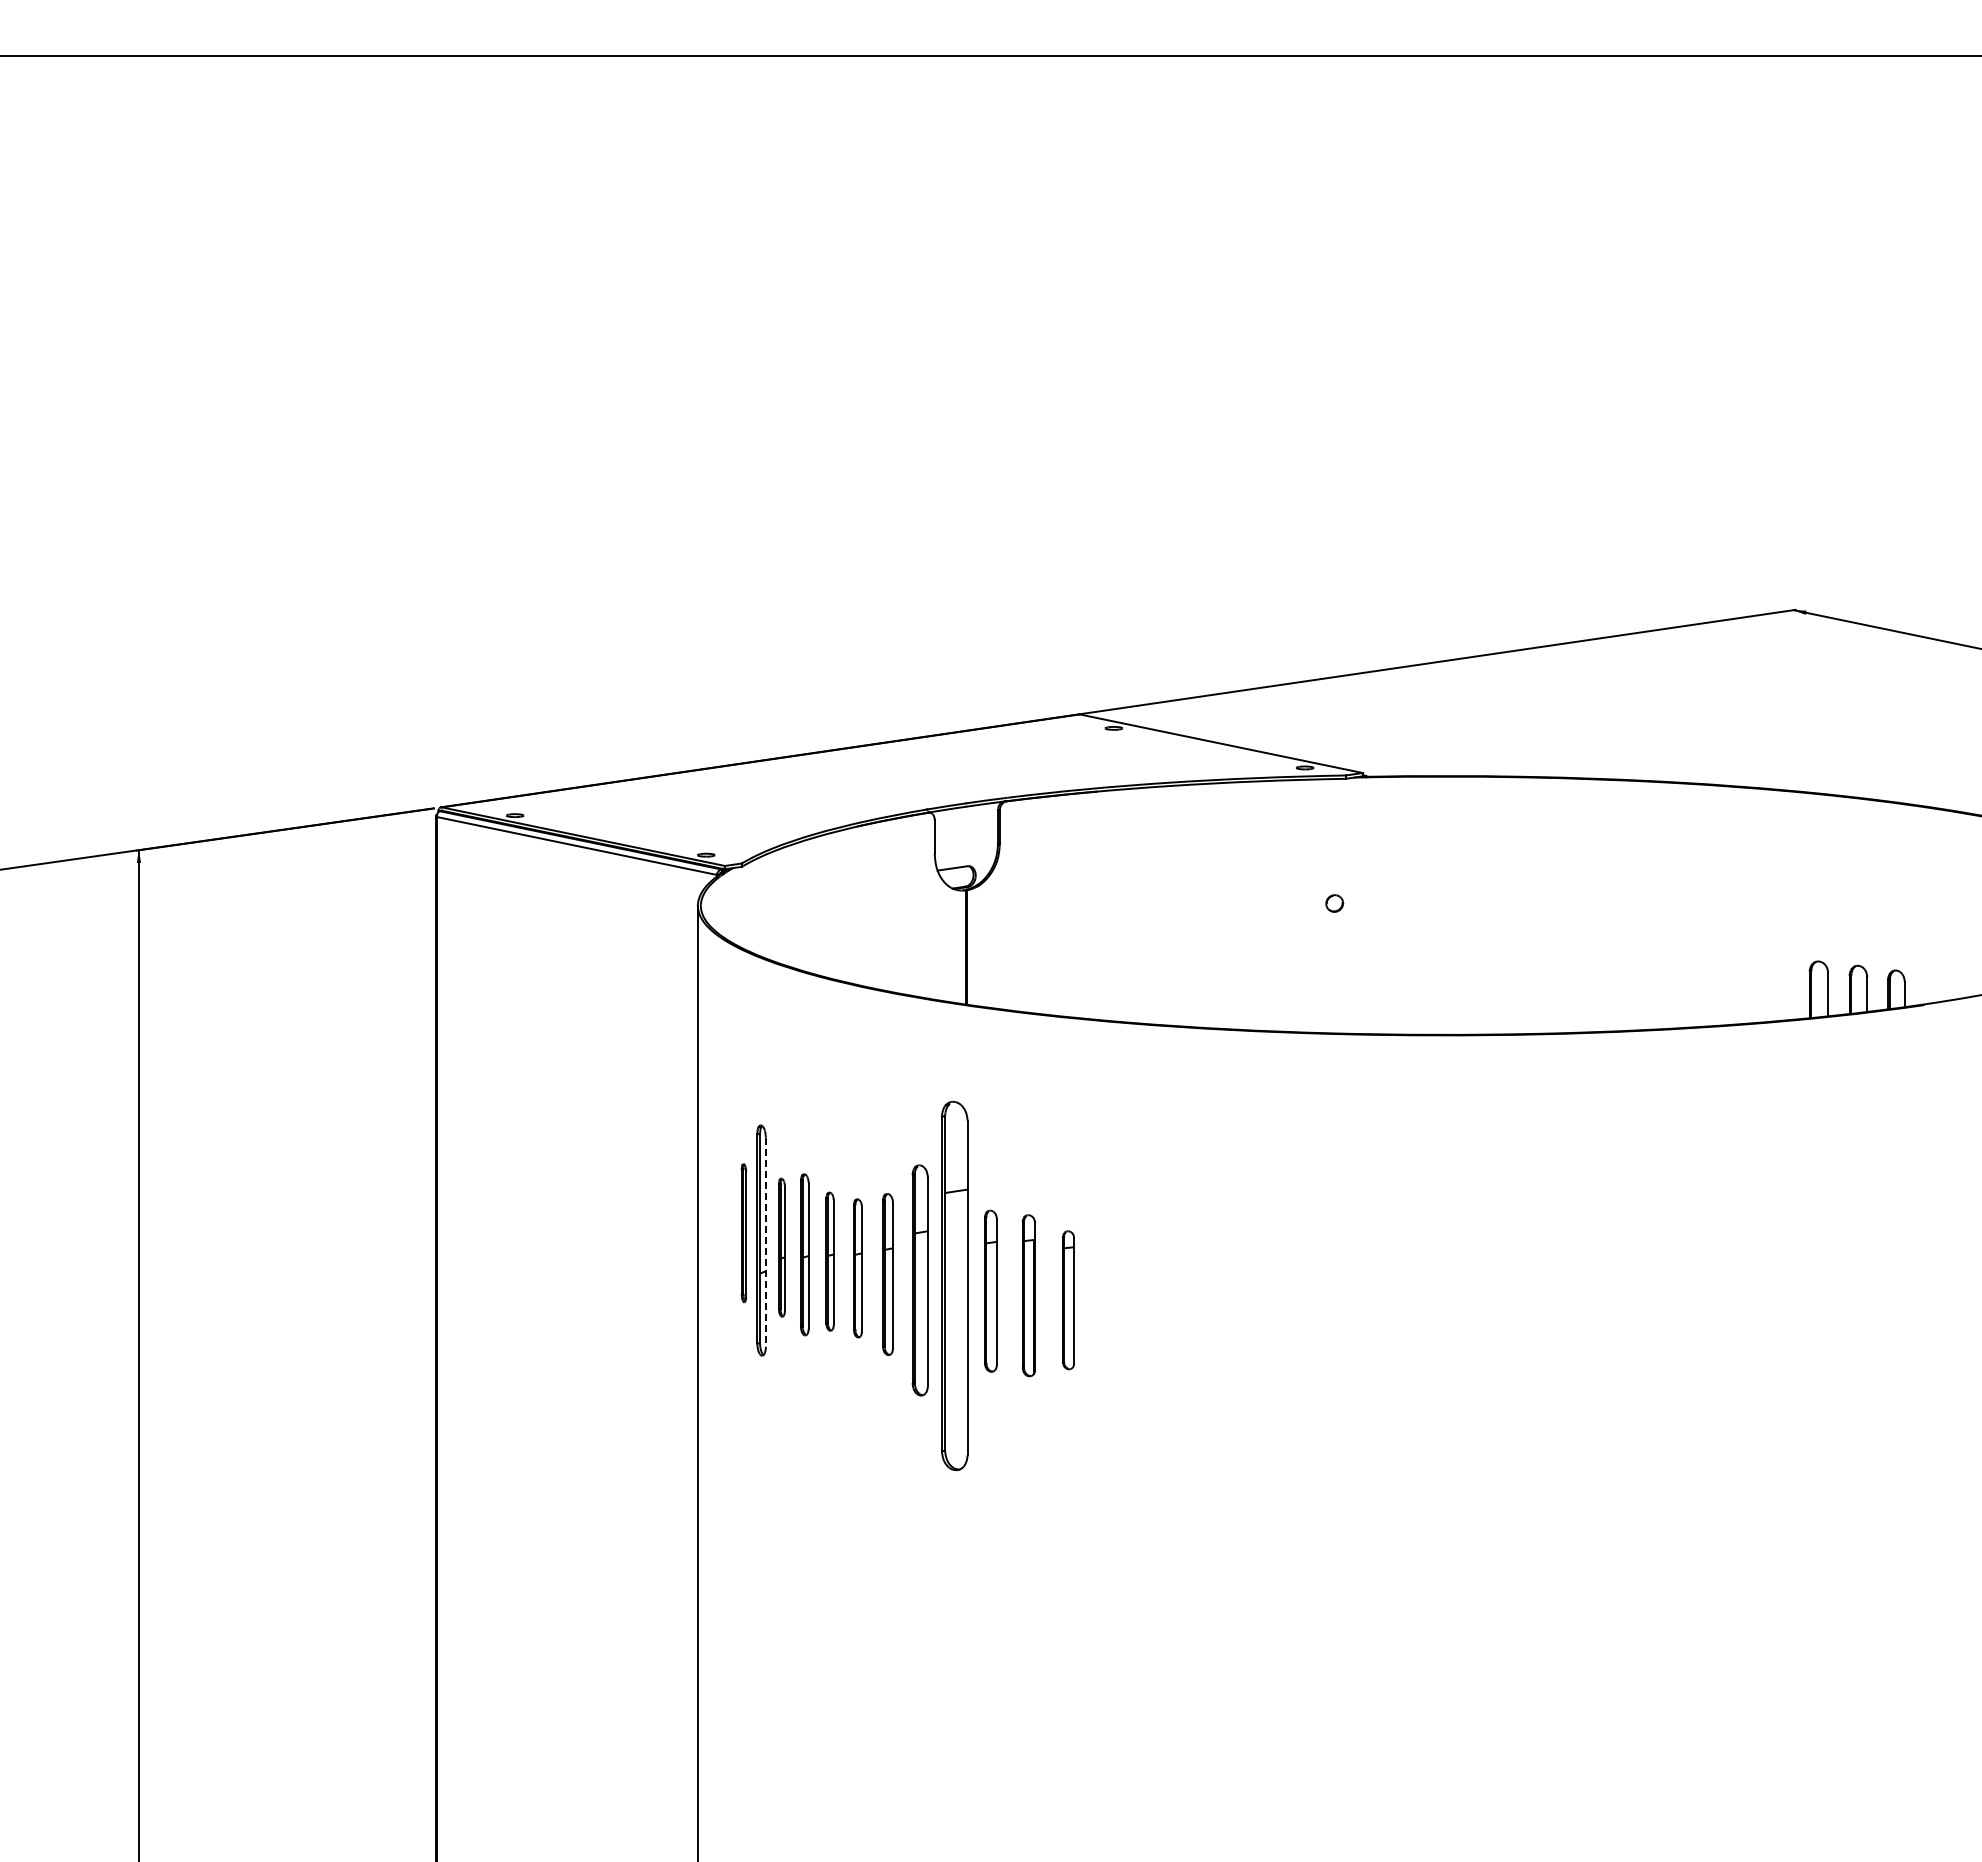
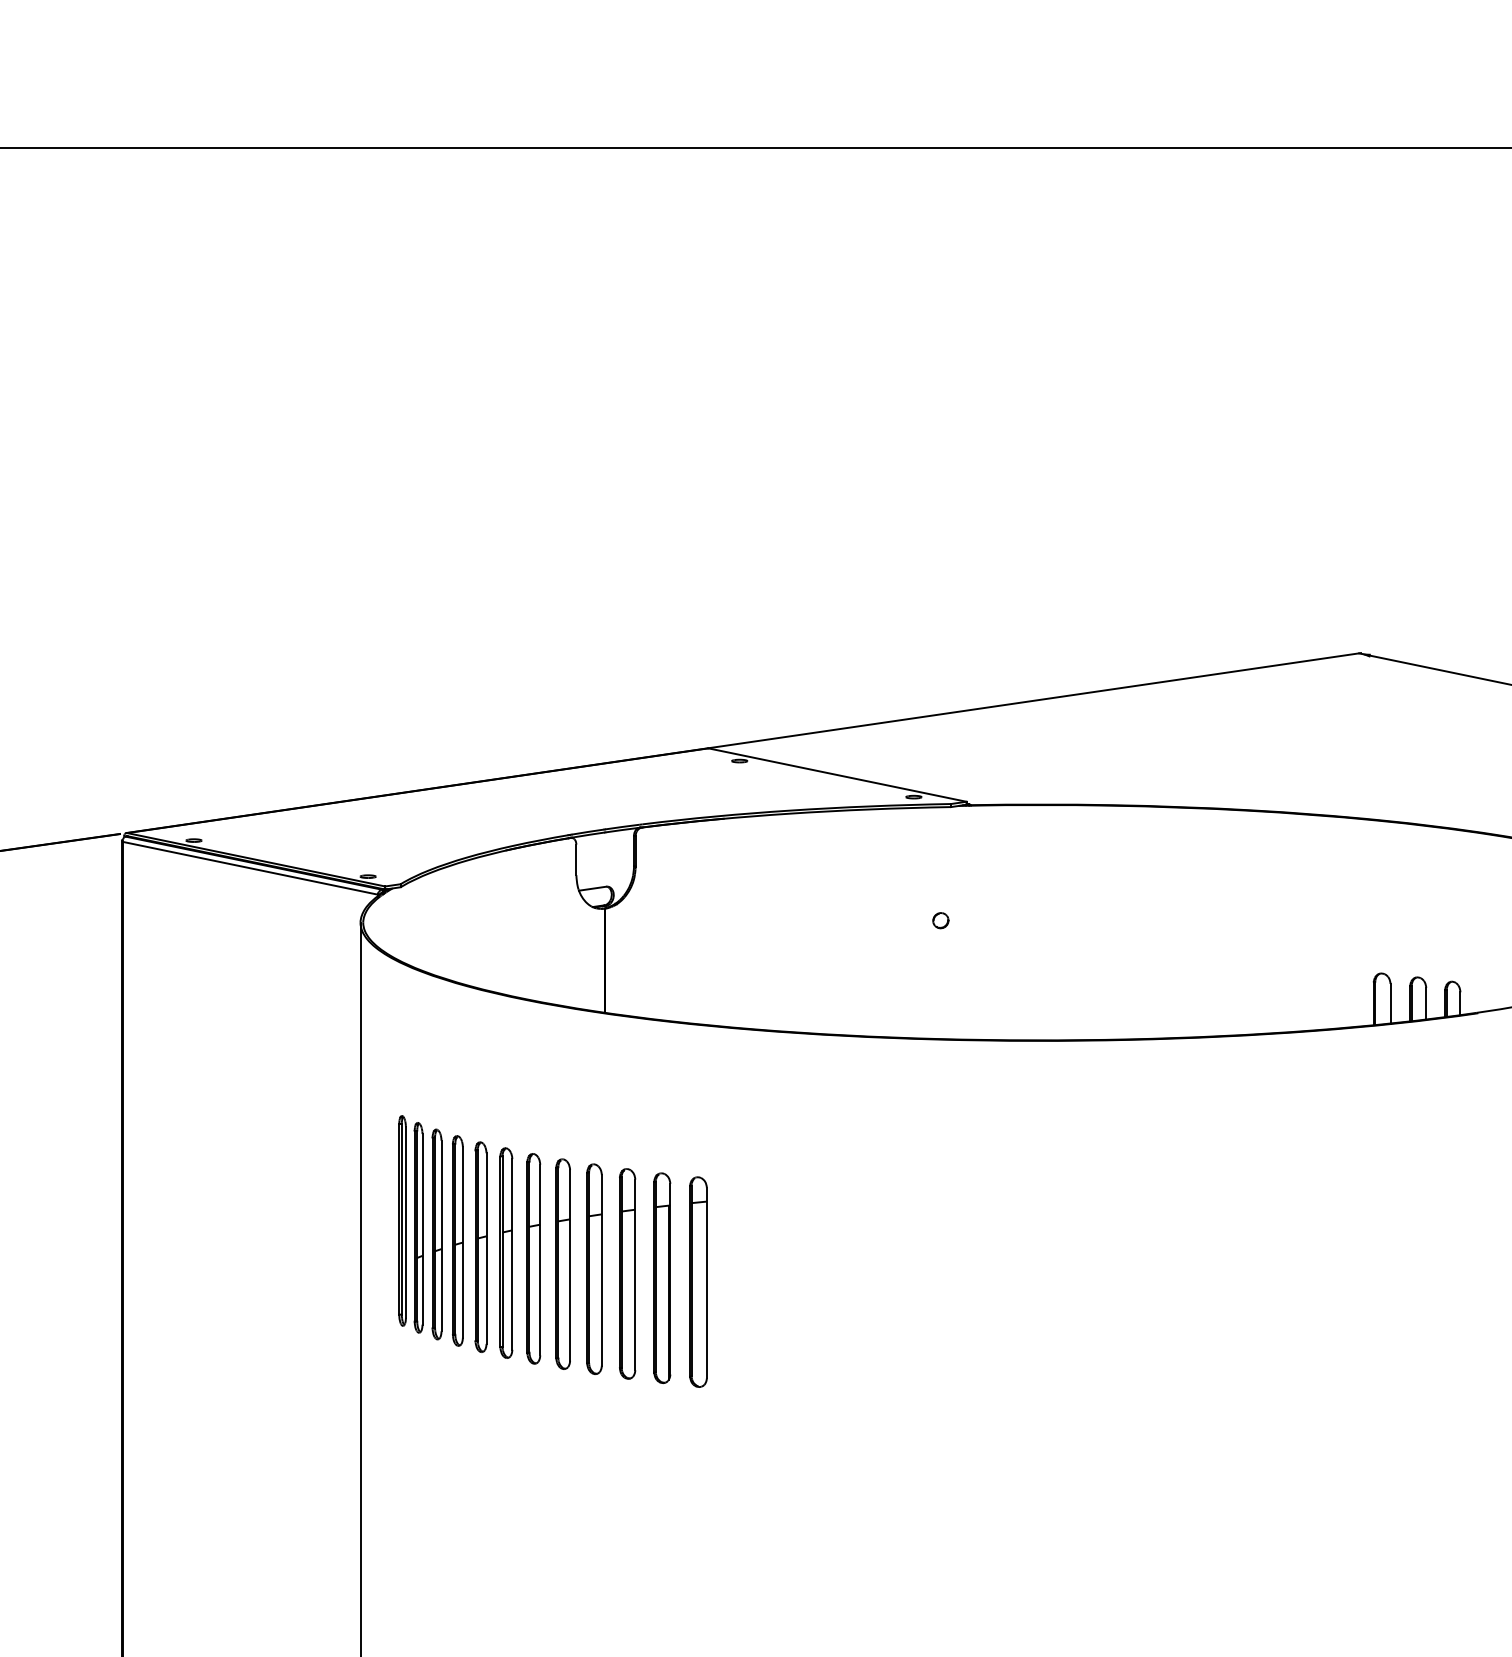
part: (743, 1233) -> (402, 1221), size x1.67
line: (765, 1242) -> (422, 1229), dashed -> solid
part: (781, 1247) -> (436, 1234), size x1.67
part: (804, 1254) -> (457, 1240), size x1.43
part: (829, 1261) -> (480, 1246), size x1.67
part: (857, 1268) -> (506, 1253), size x1.67
part: (887, 1274) -> (533, 1258), size x1.43
part: (954, 1285) -> (594, 1268), size x0.62
part: (990, 1291) -> (627, 1274), size x1.43
part: (1028, 1295) -> (661, 1277), size x1.43
part: (1068, 1300) -> (698, 1282), size x1.67

